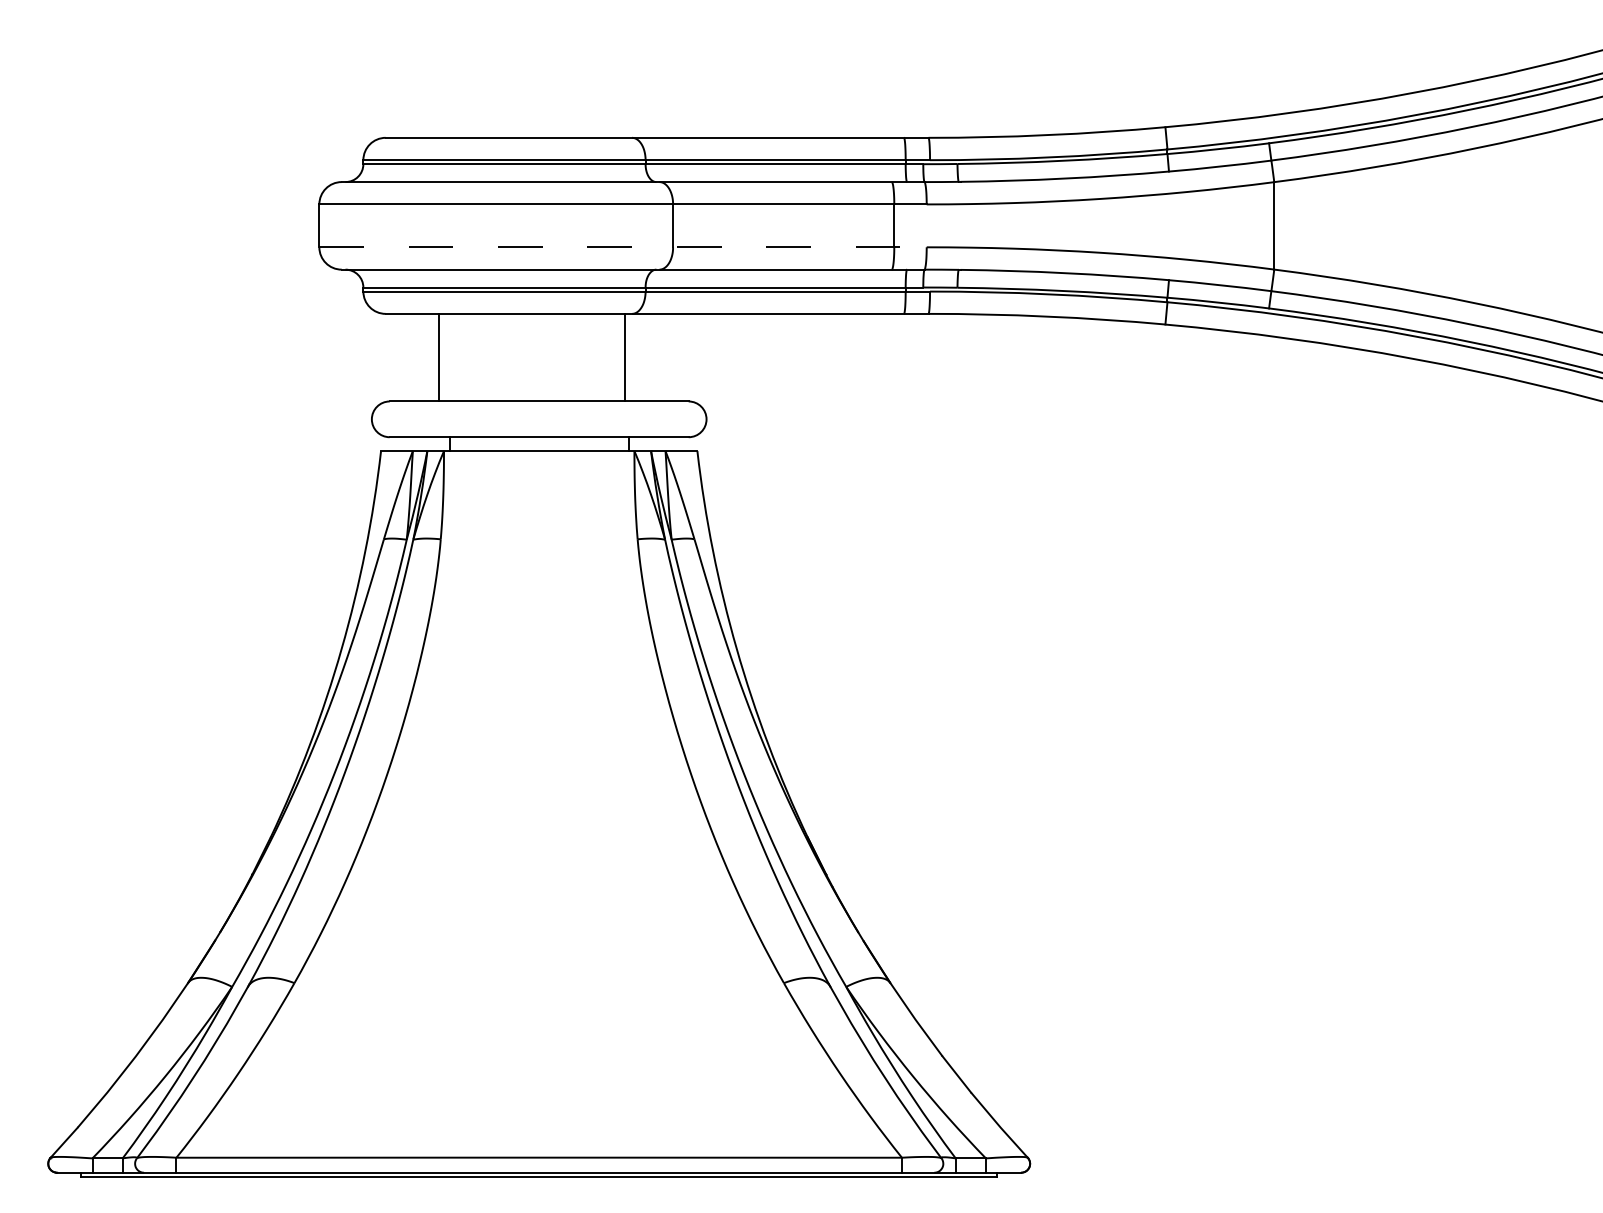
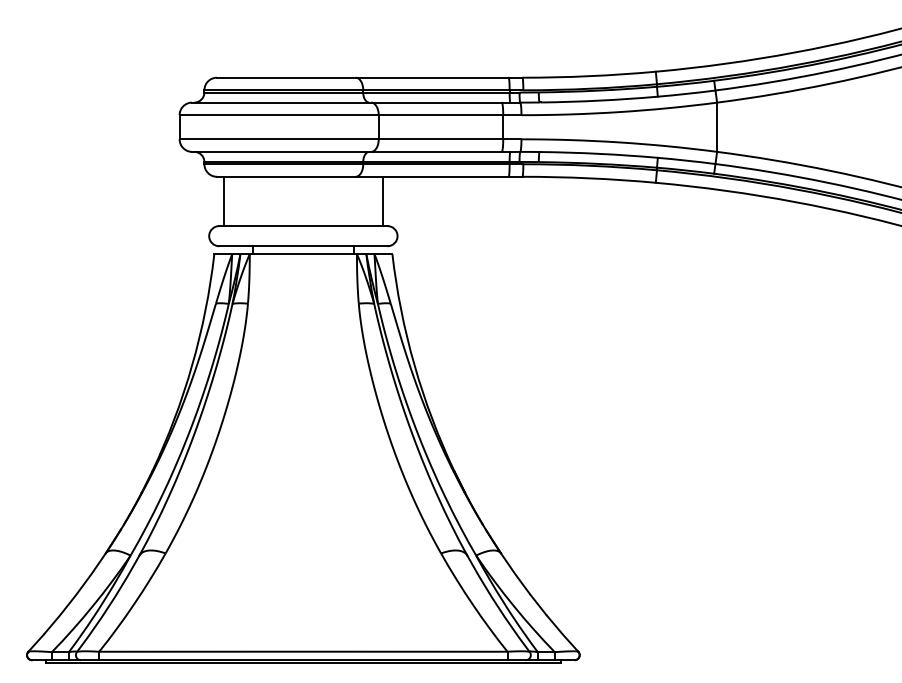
line: (622, 247) -> (350, 139), dashed -> solid
line: (439, 357) -> (224, 201), moved
line: (624, 357) -> (382, 201), moved

